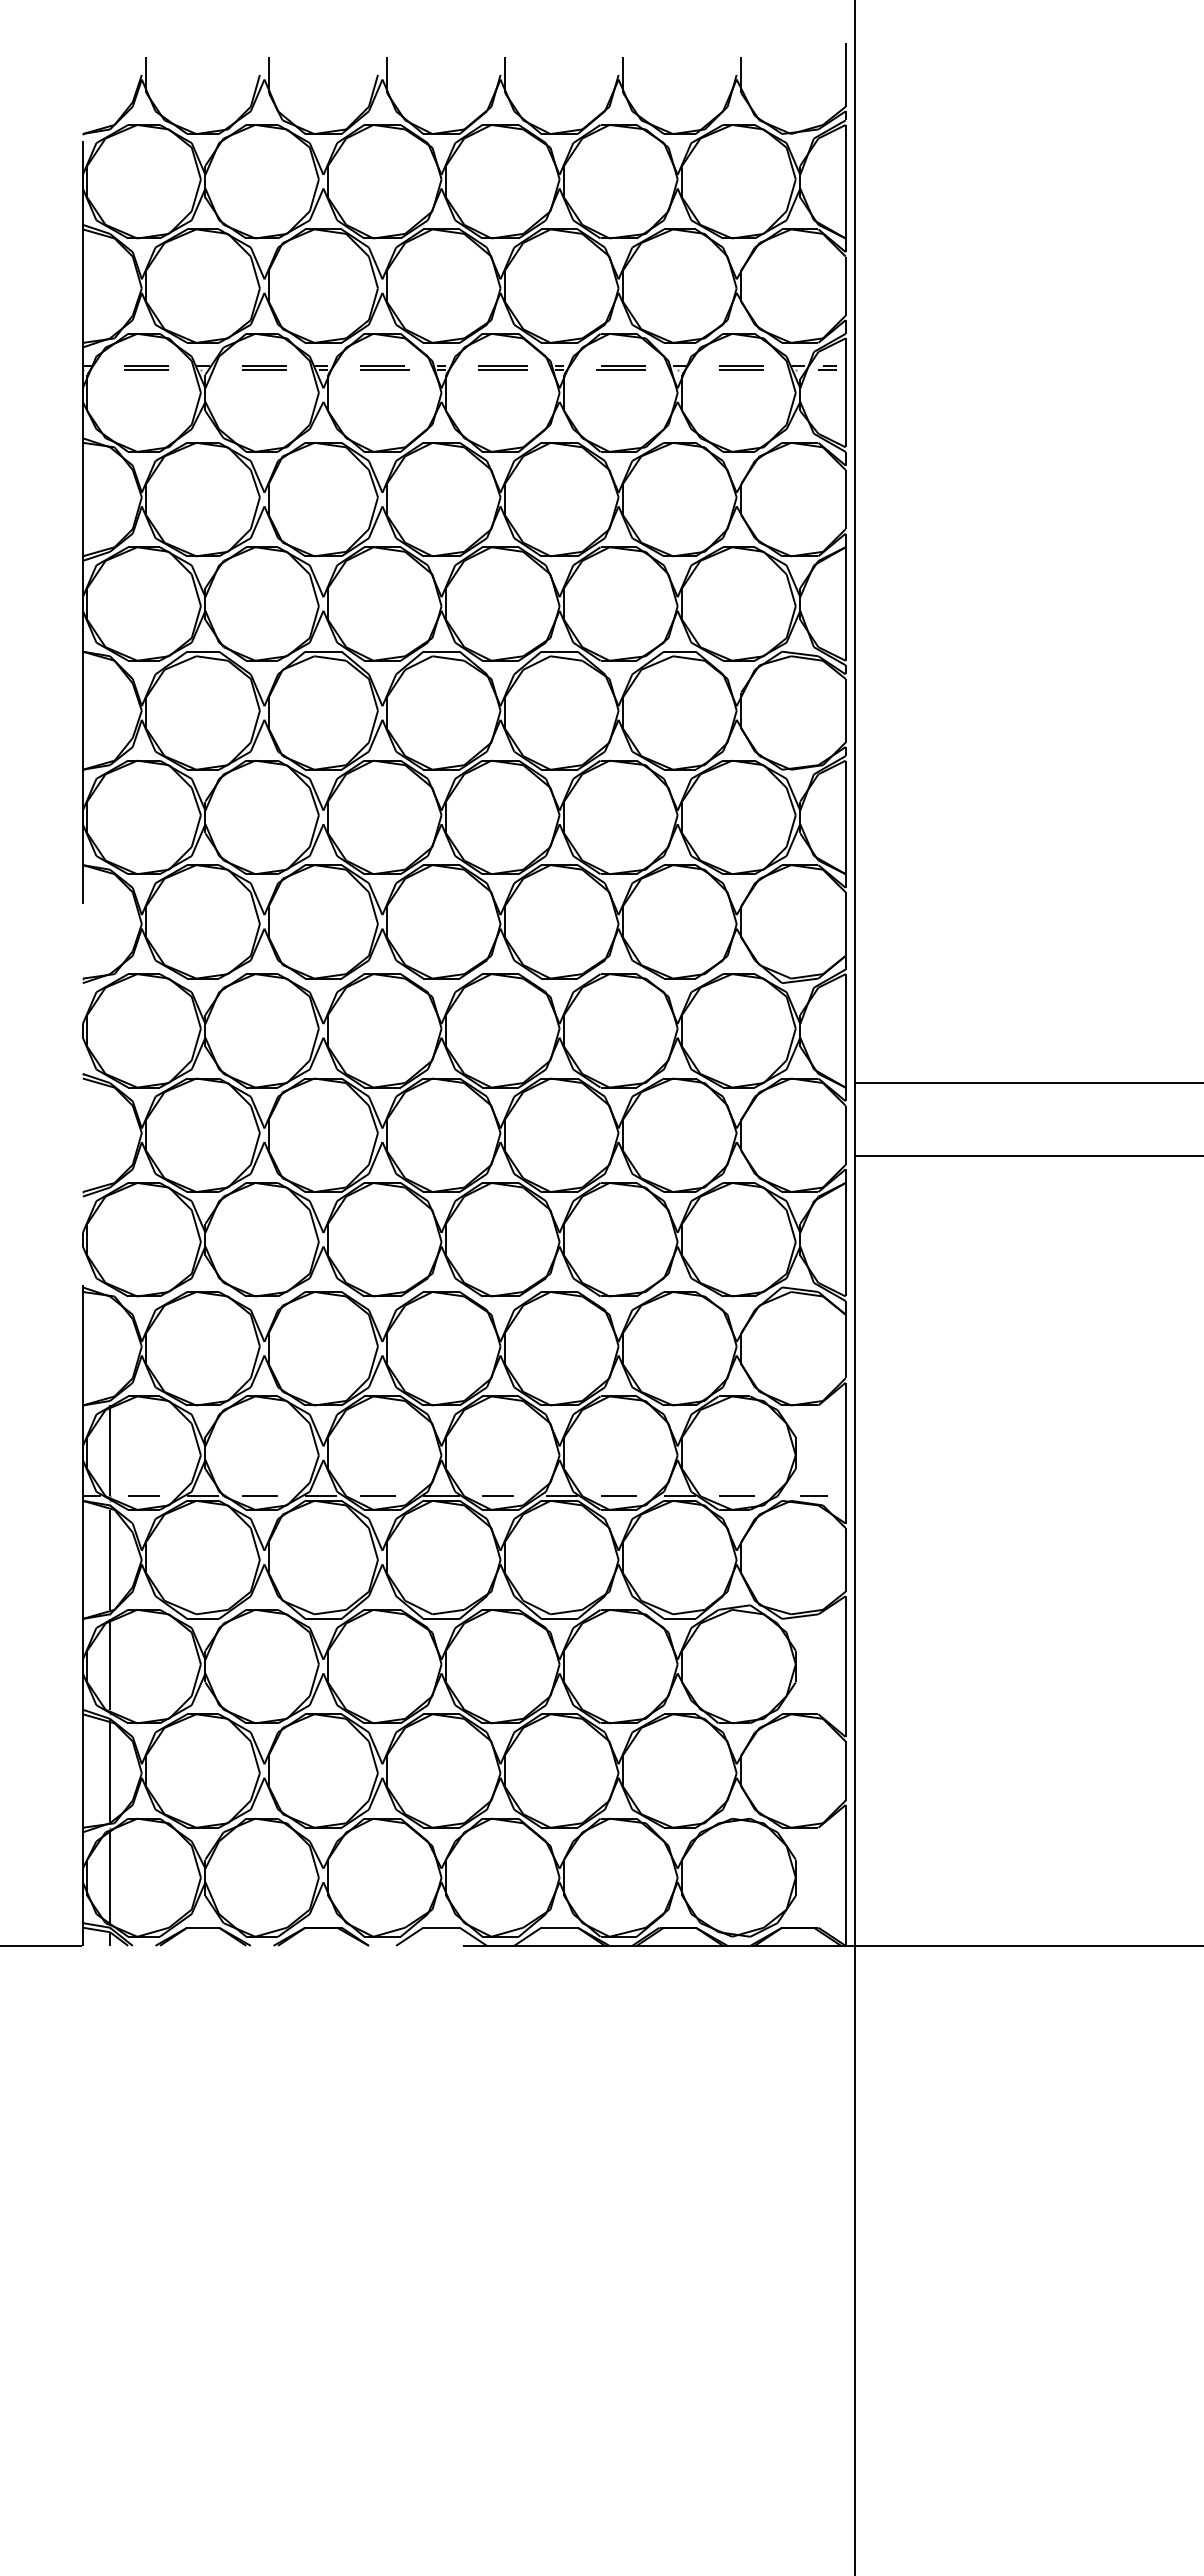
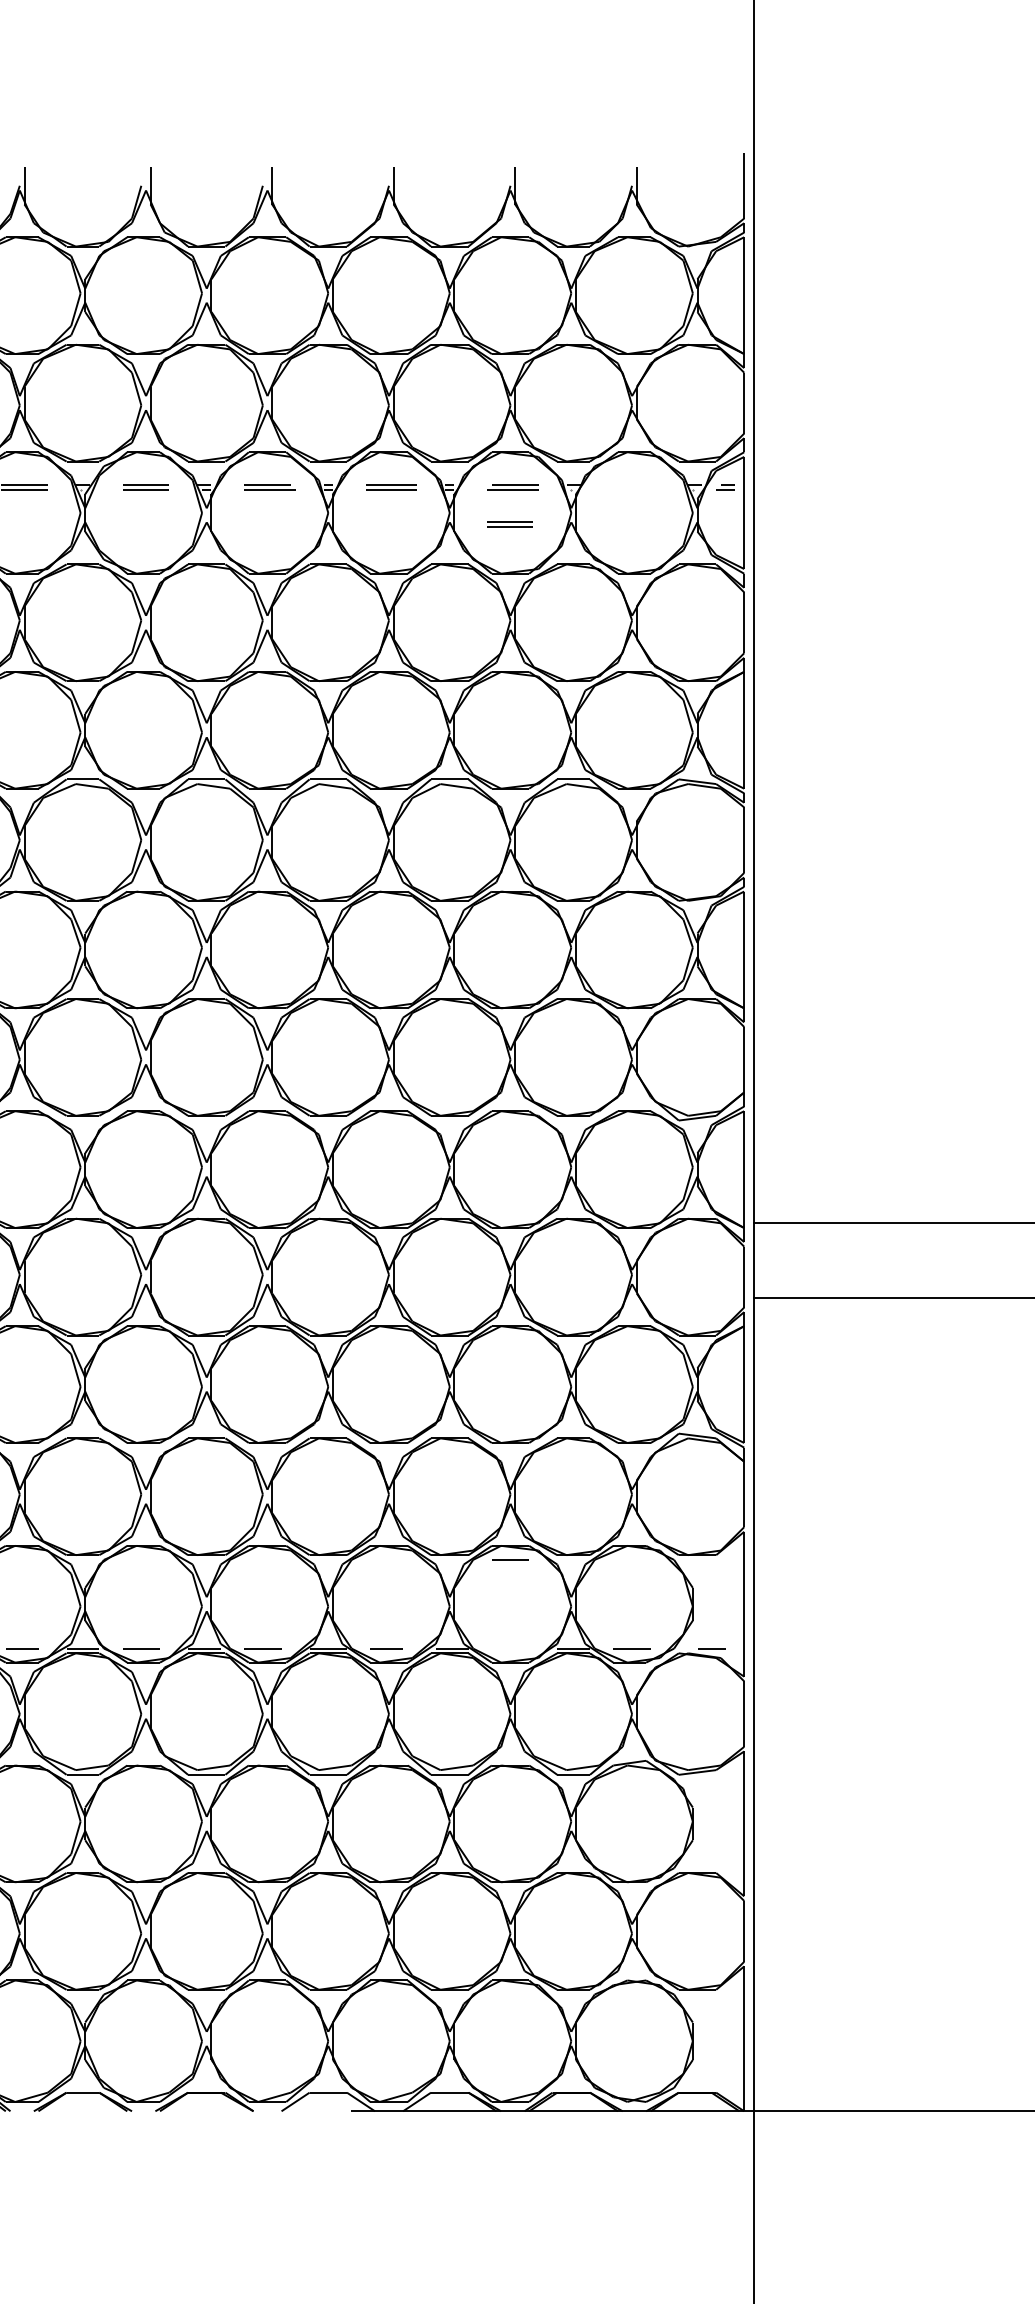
part: (741, 367) -> (510, 523), moved
line: (618, 1495) -> (510, 1559), moved

